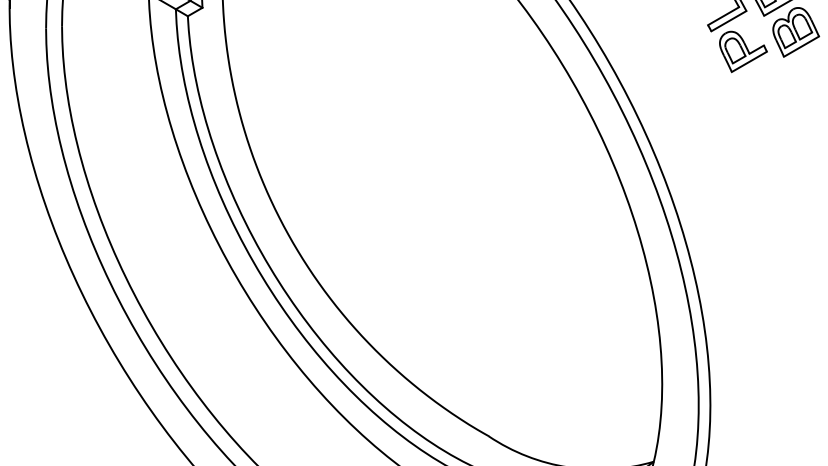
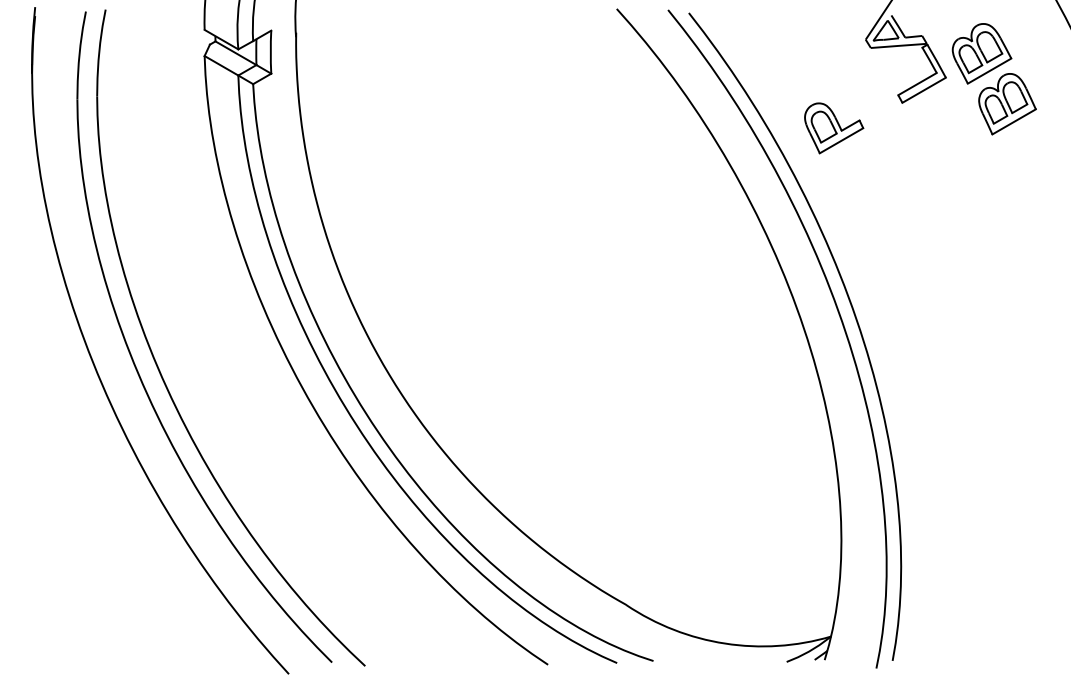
part: (743, 52) -> (834, 128), moved

